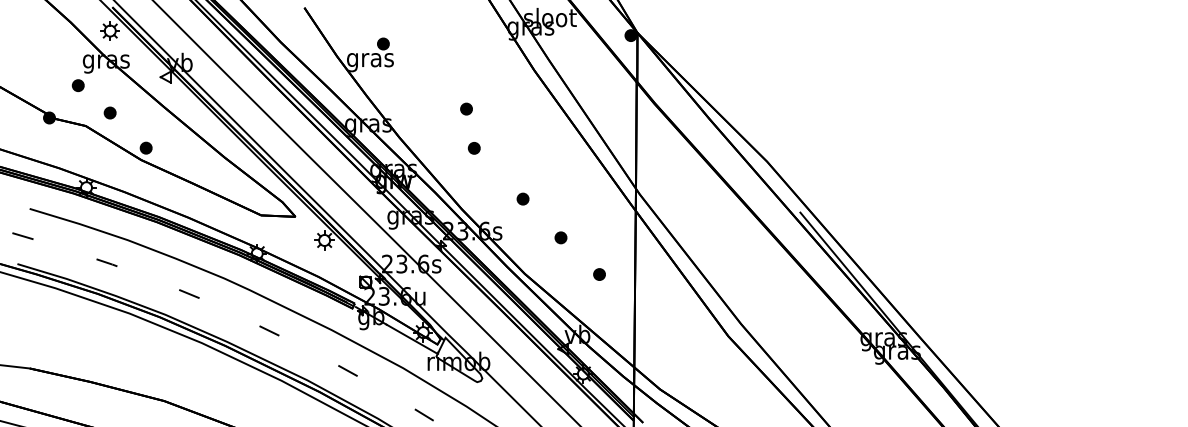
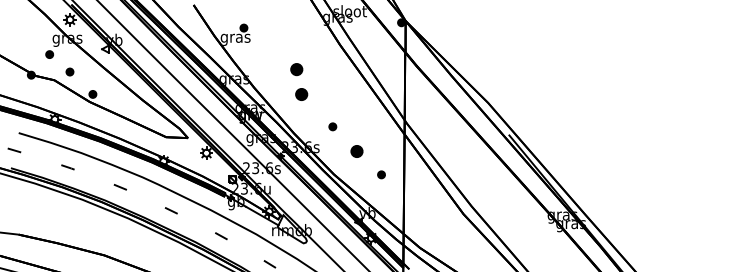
part: (465, 109) -> (296, 69), size x1.6
part: (473, 148) -> (301, 94), size x1.6
part: (560, 237) -> (356, 151), size x1.6

